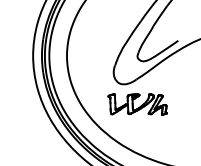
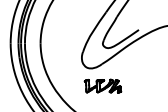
part: (137, 104) -> (102, 86), size x0.7

